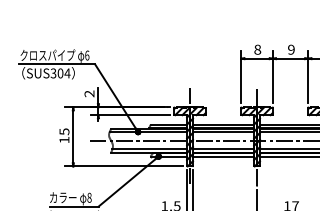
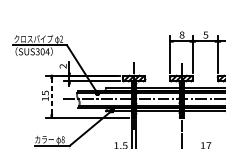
text: (291, 49) -> (205, 34), 9 -> 5
text: (87, 55) -> (61, 39), 6 -> 2
line: (73, 137) -> (51, 97), solid -> dashed

